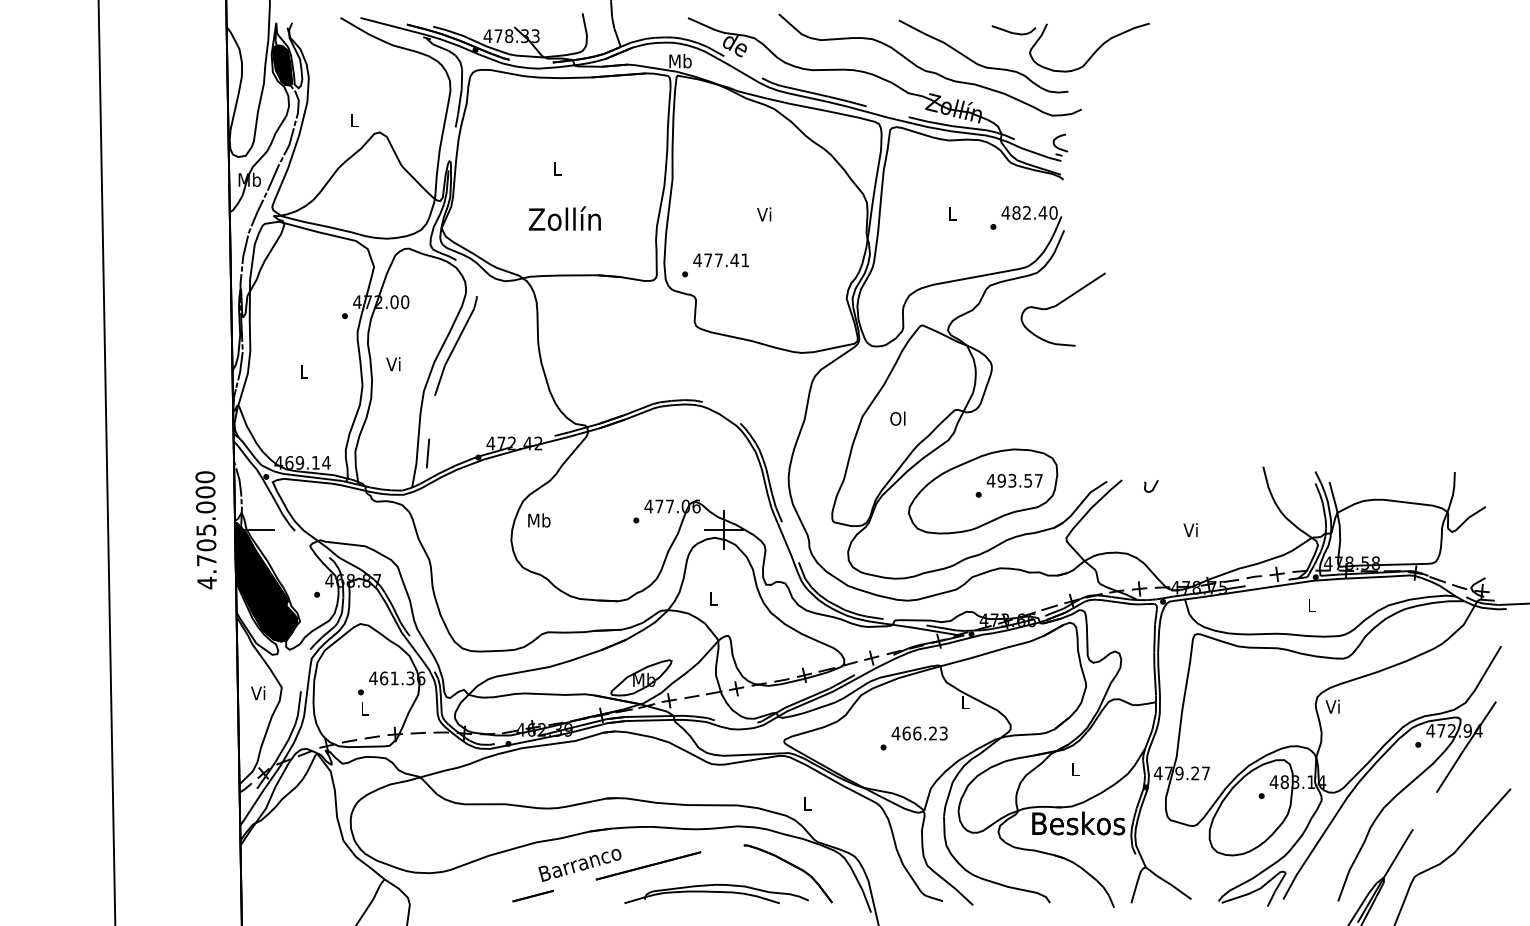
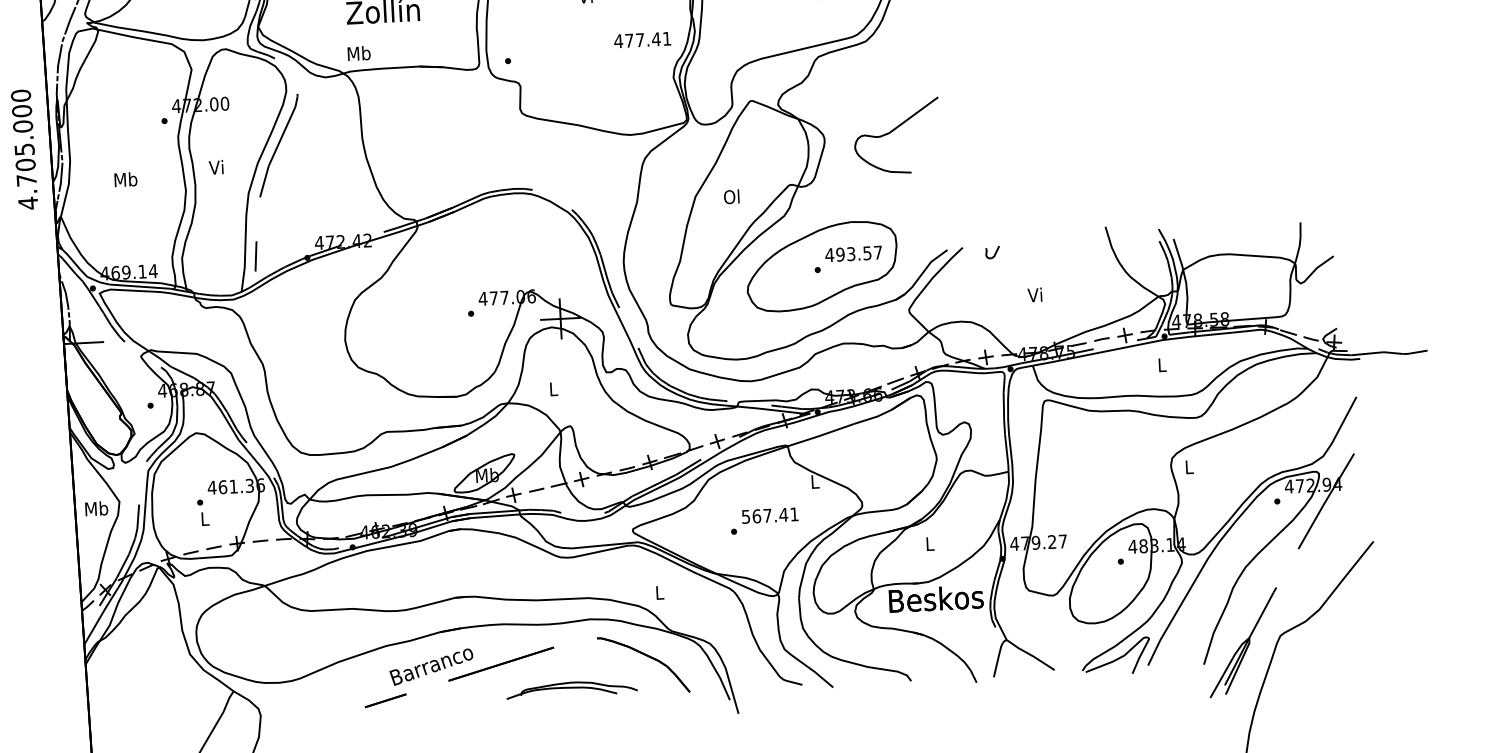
text: (721, 260) -> (642, 40), moved
curve: (1058, 305) -> (892, 132), moved
text: (304, 371) -> (126, 179), L -> Mb
text: (539, 520) -> (359, 53), moved
text: (205, 530) -> (23, 149), moved
fill: (266, 582) -> (98, 395), removed
text: (259, 693) -> (97, 508), Vi -> Mb
text: (1332, 706) -> (1188, 466), Vi -> L
text: (919, 733) -> (769, 515), 466.23 -> 567.41
part: (716, 893) -> (571, 688), size x0.7

